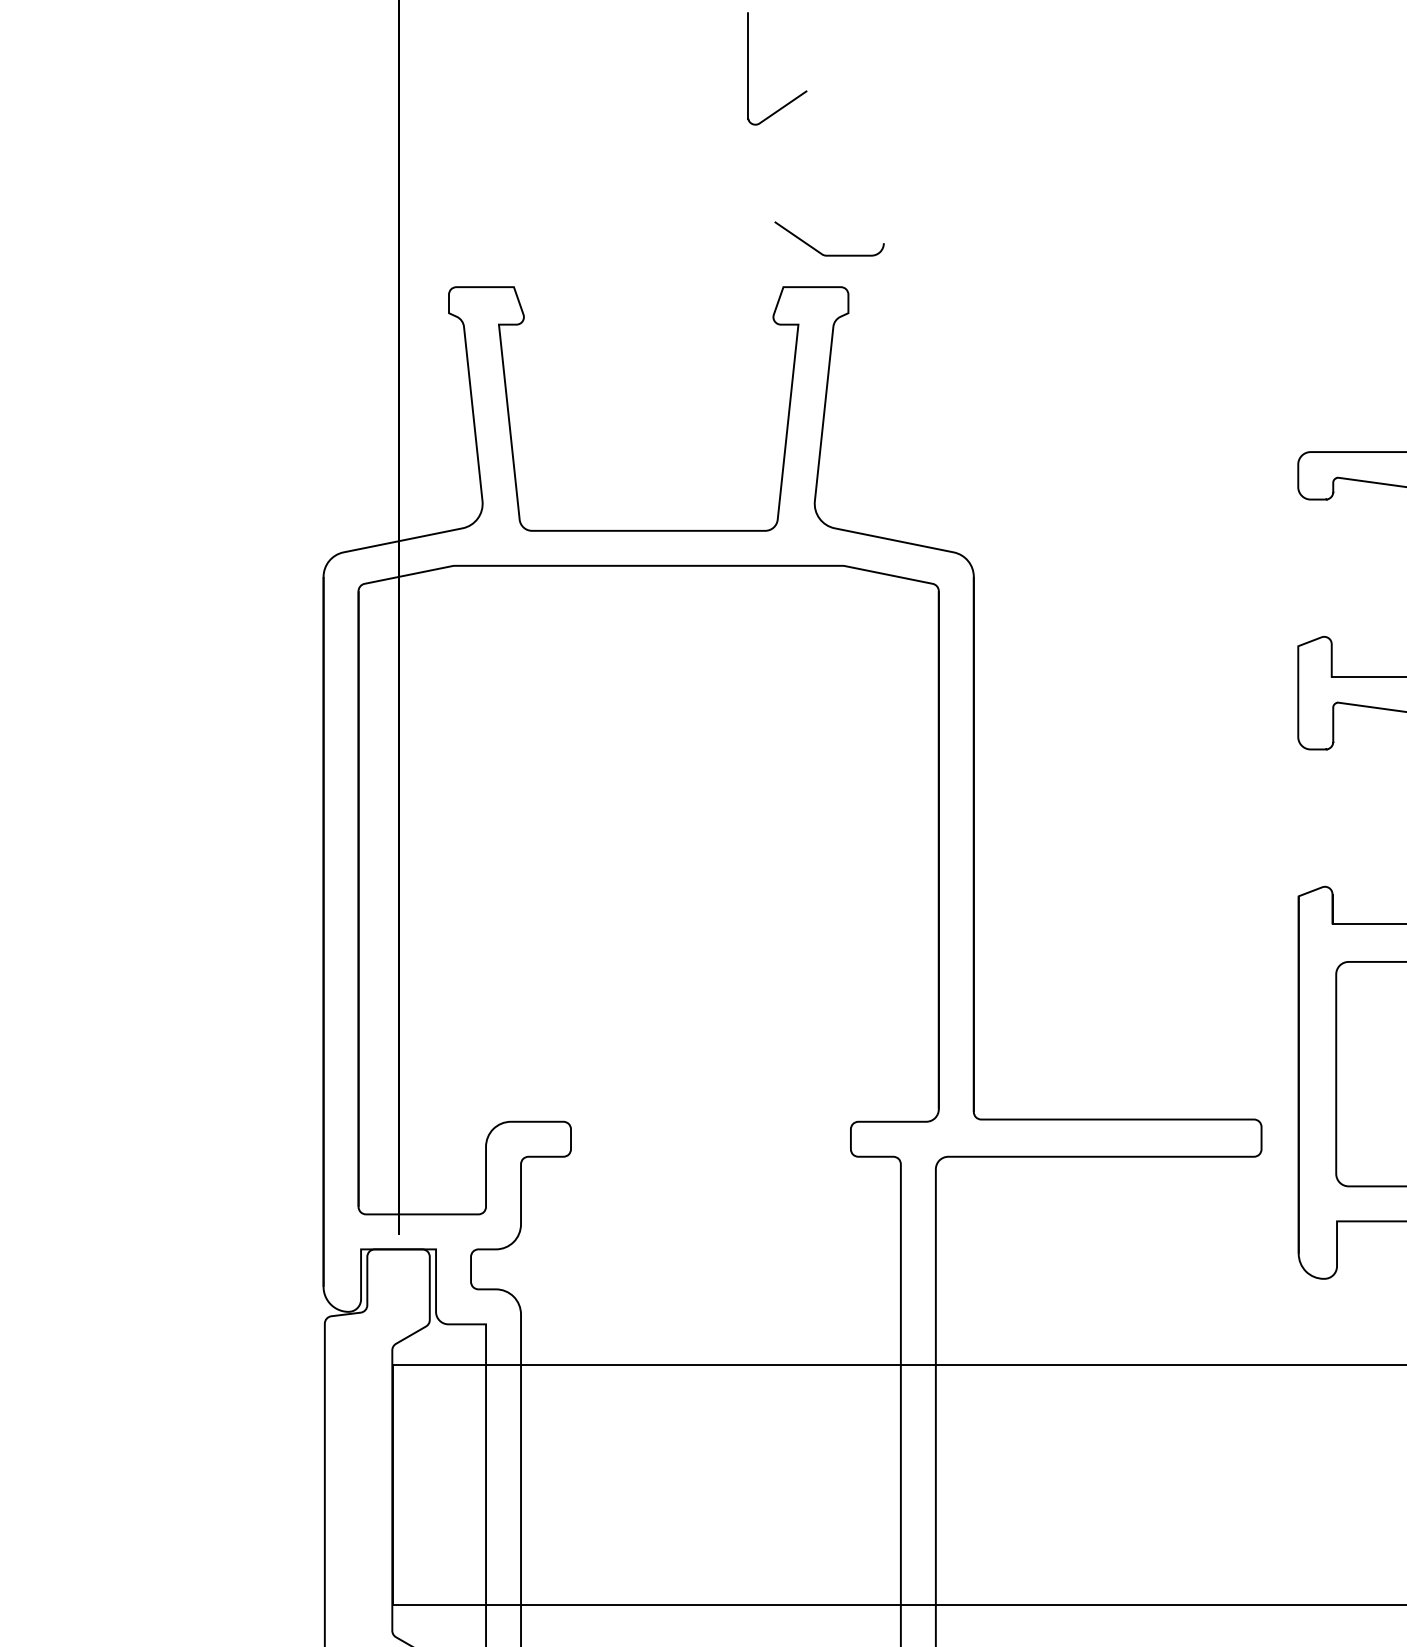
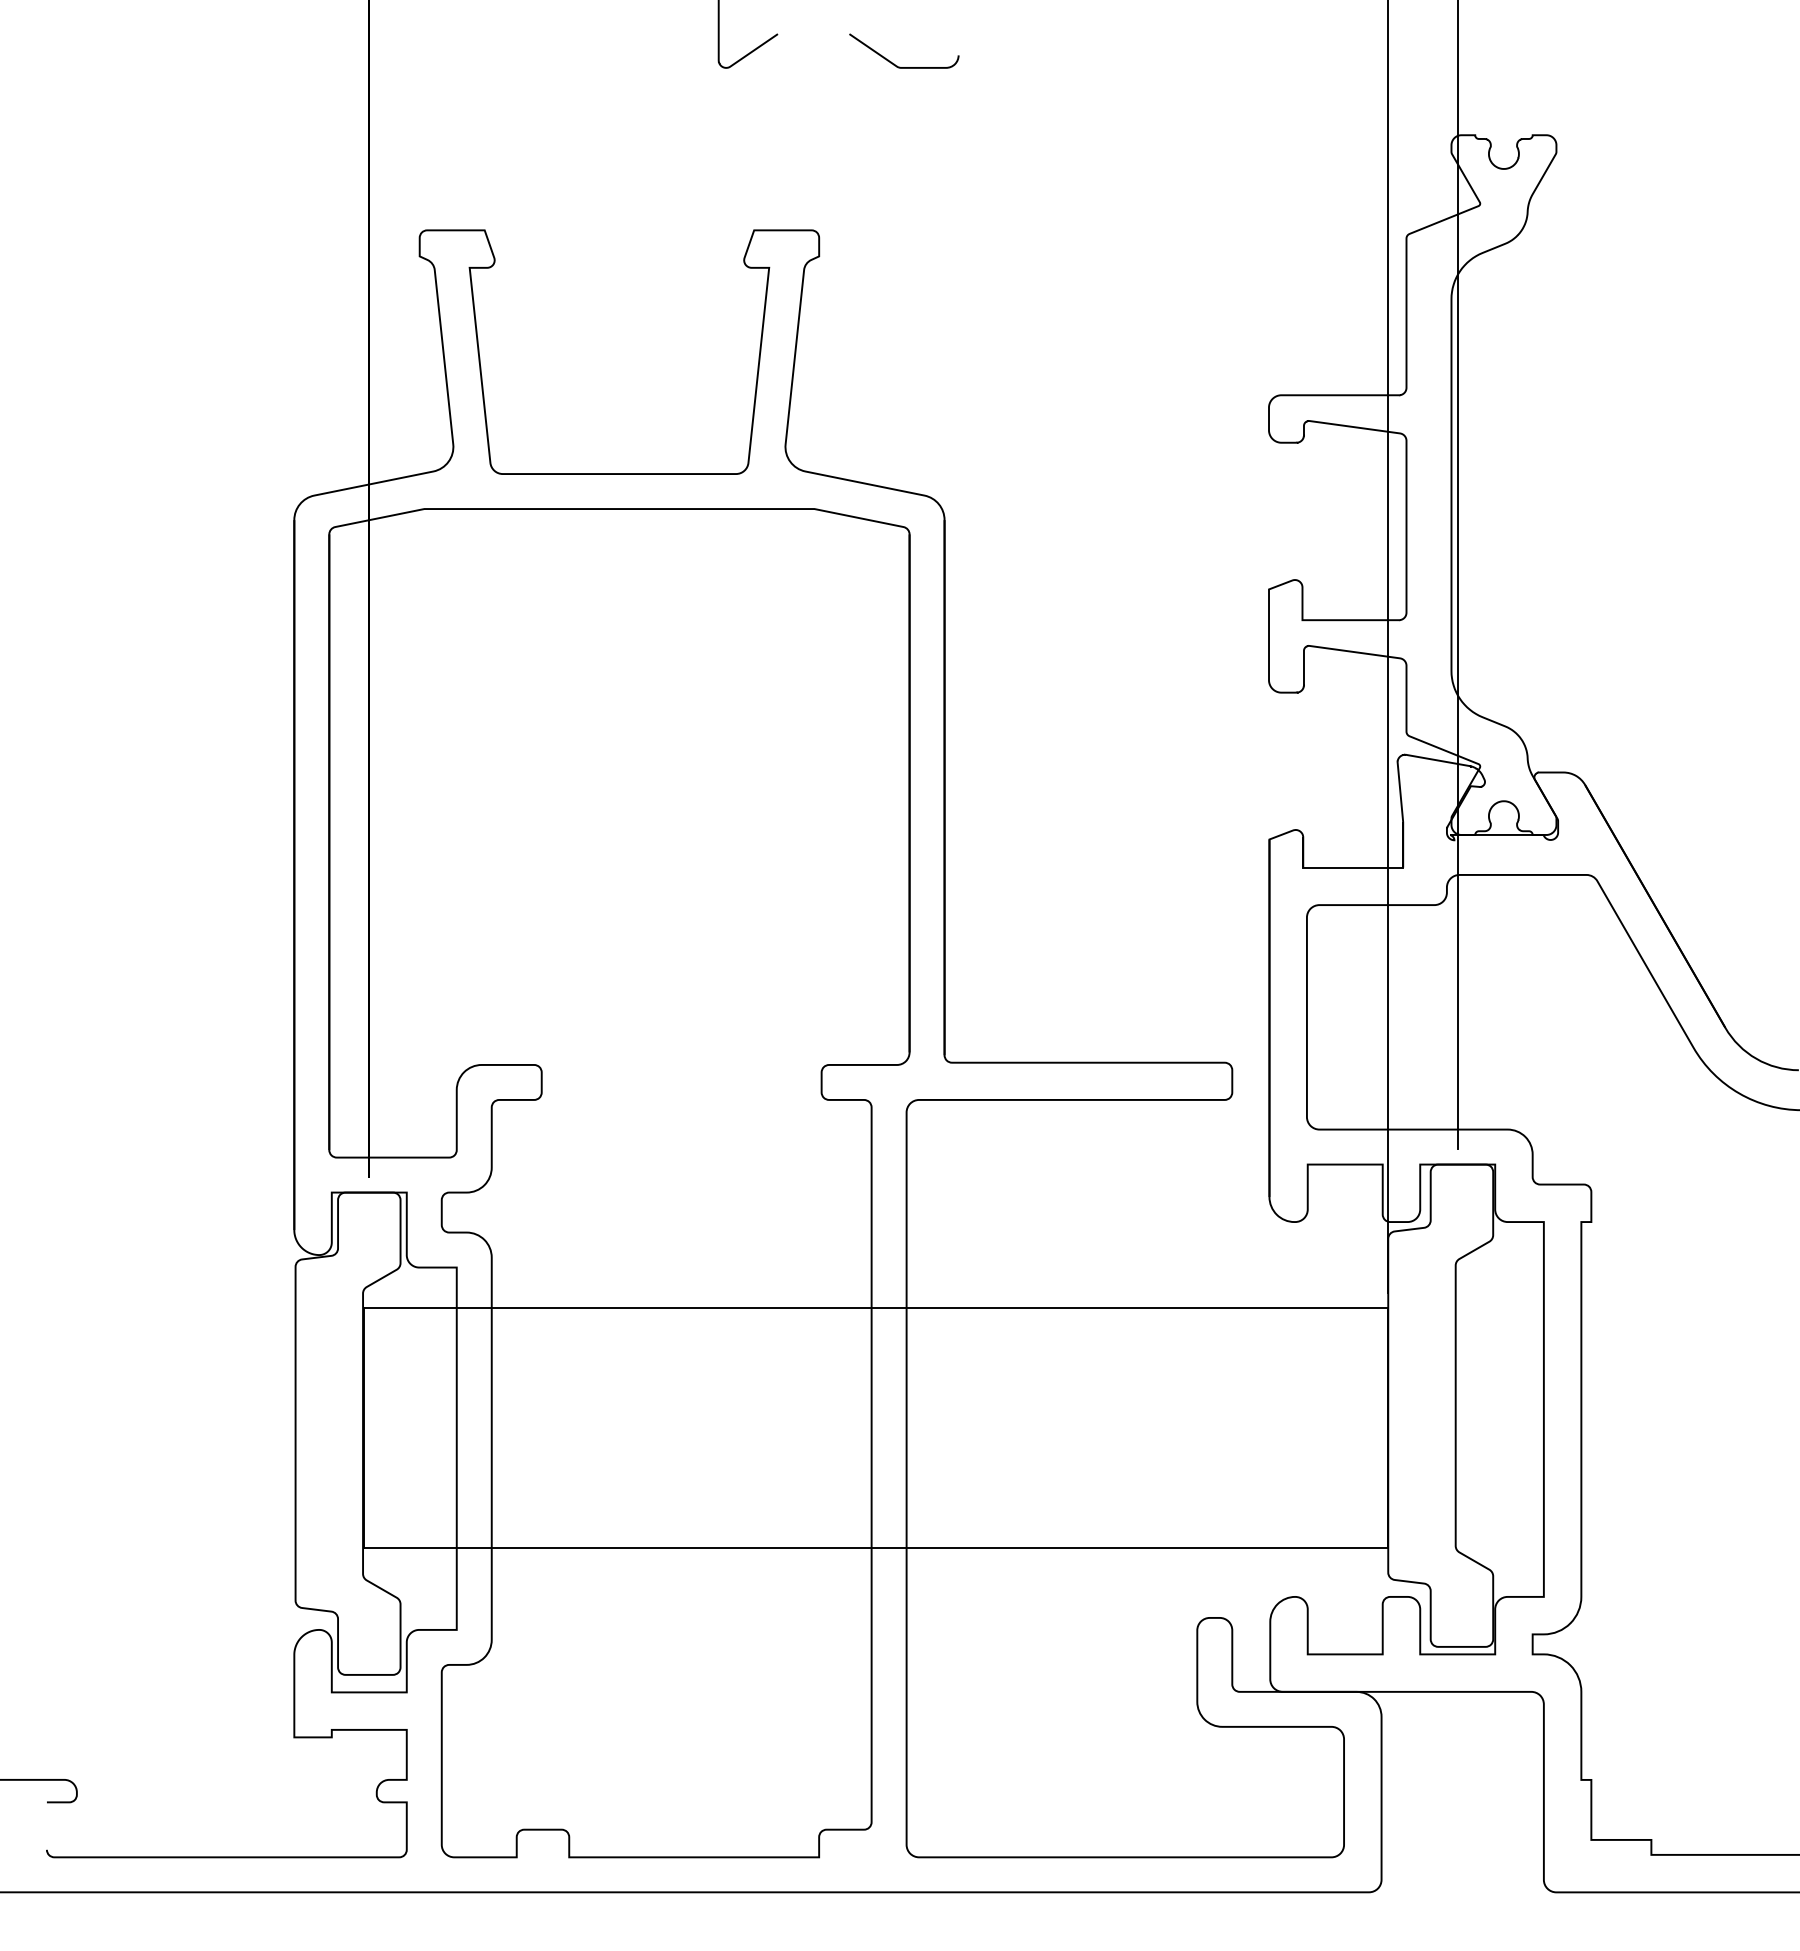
curve: (819, 251) -> (894, 63), moved

